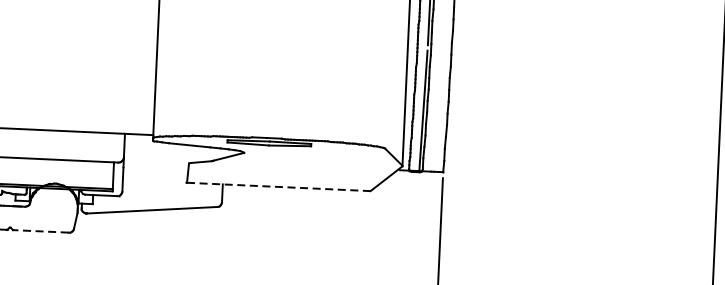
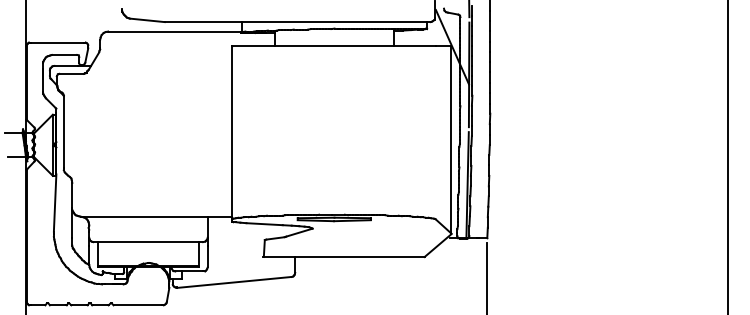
line: (279, 187) -> (344, 257), dashed -> solid
line: (40, 231) -> (137, 305), dashed -> solid

